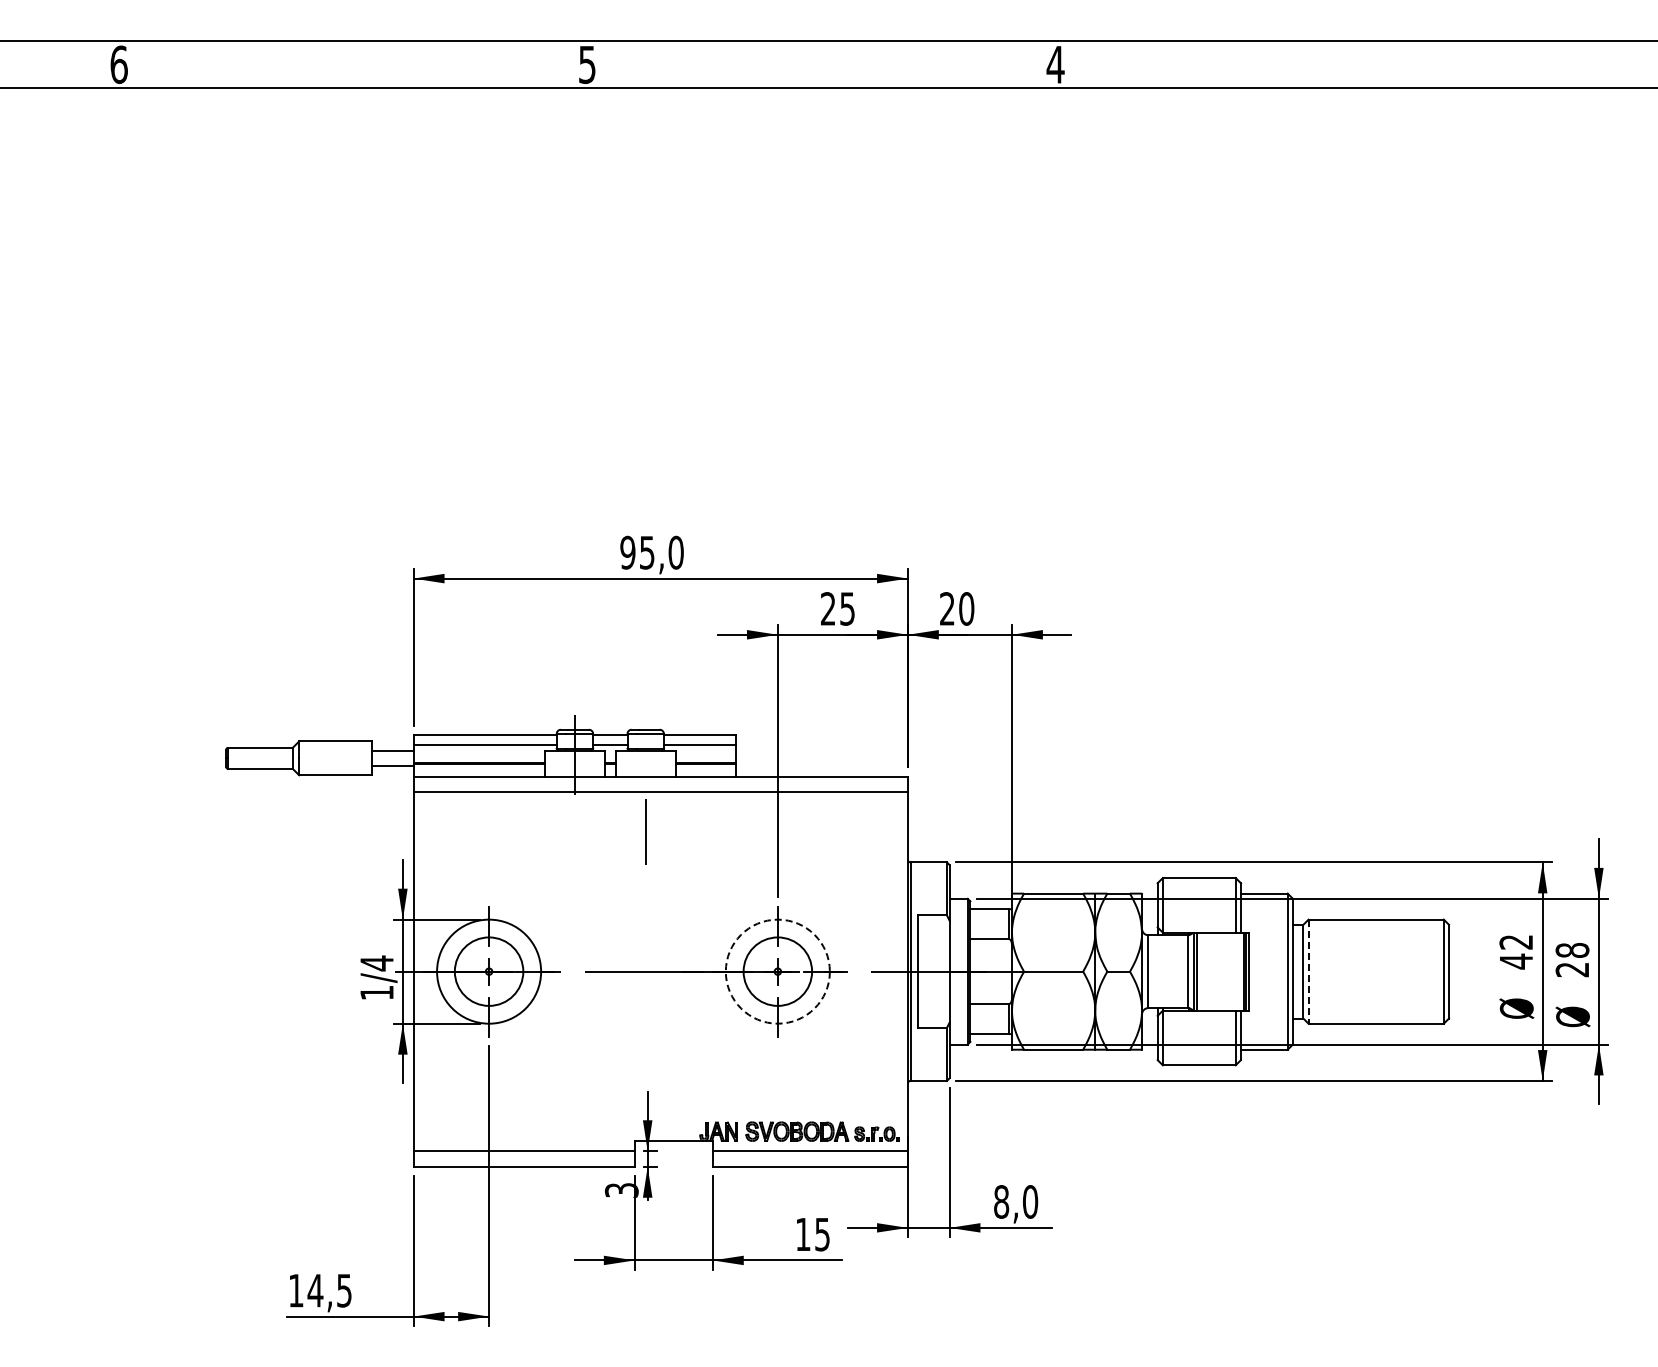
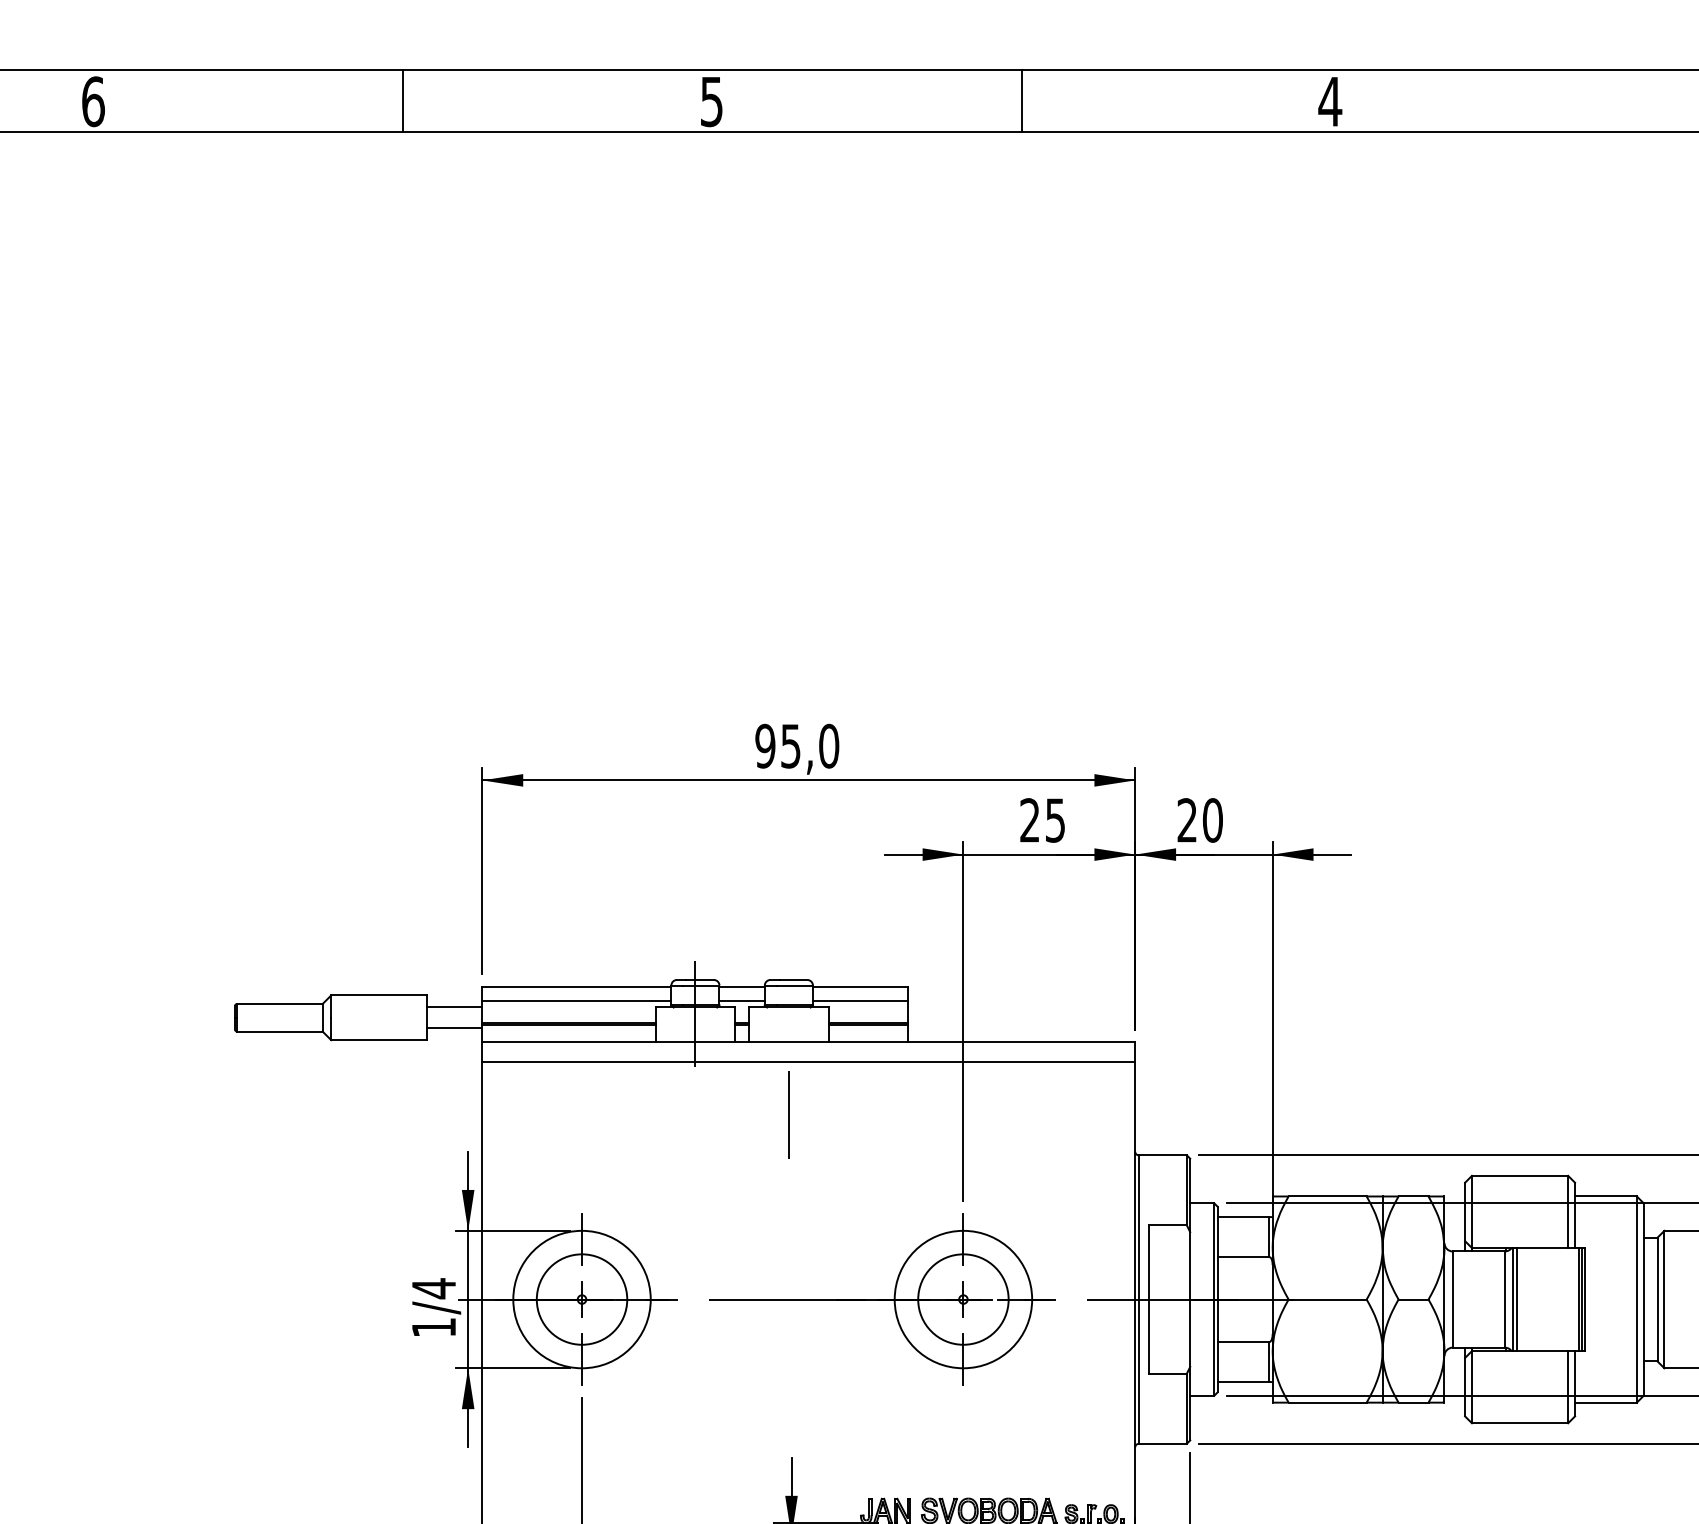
line: (353, 64) -> (402, 101), added
line: (821, 64) -> (1021, 101), added
circle: (777, 971) -> (962, 1299), dashed -> solid
line: (1308, 972) -> (1664, 1300), dashed -> solid

